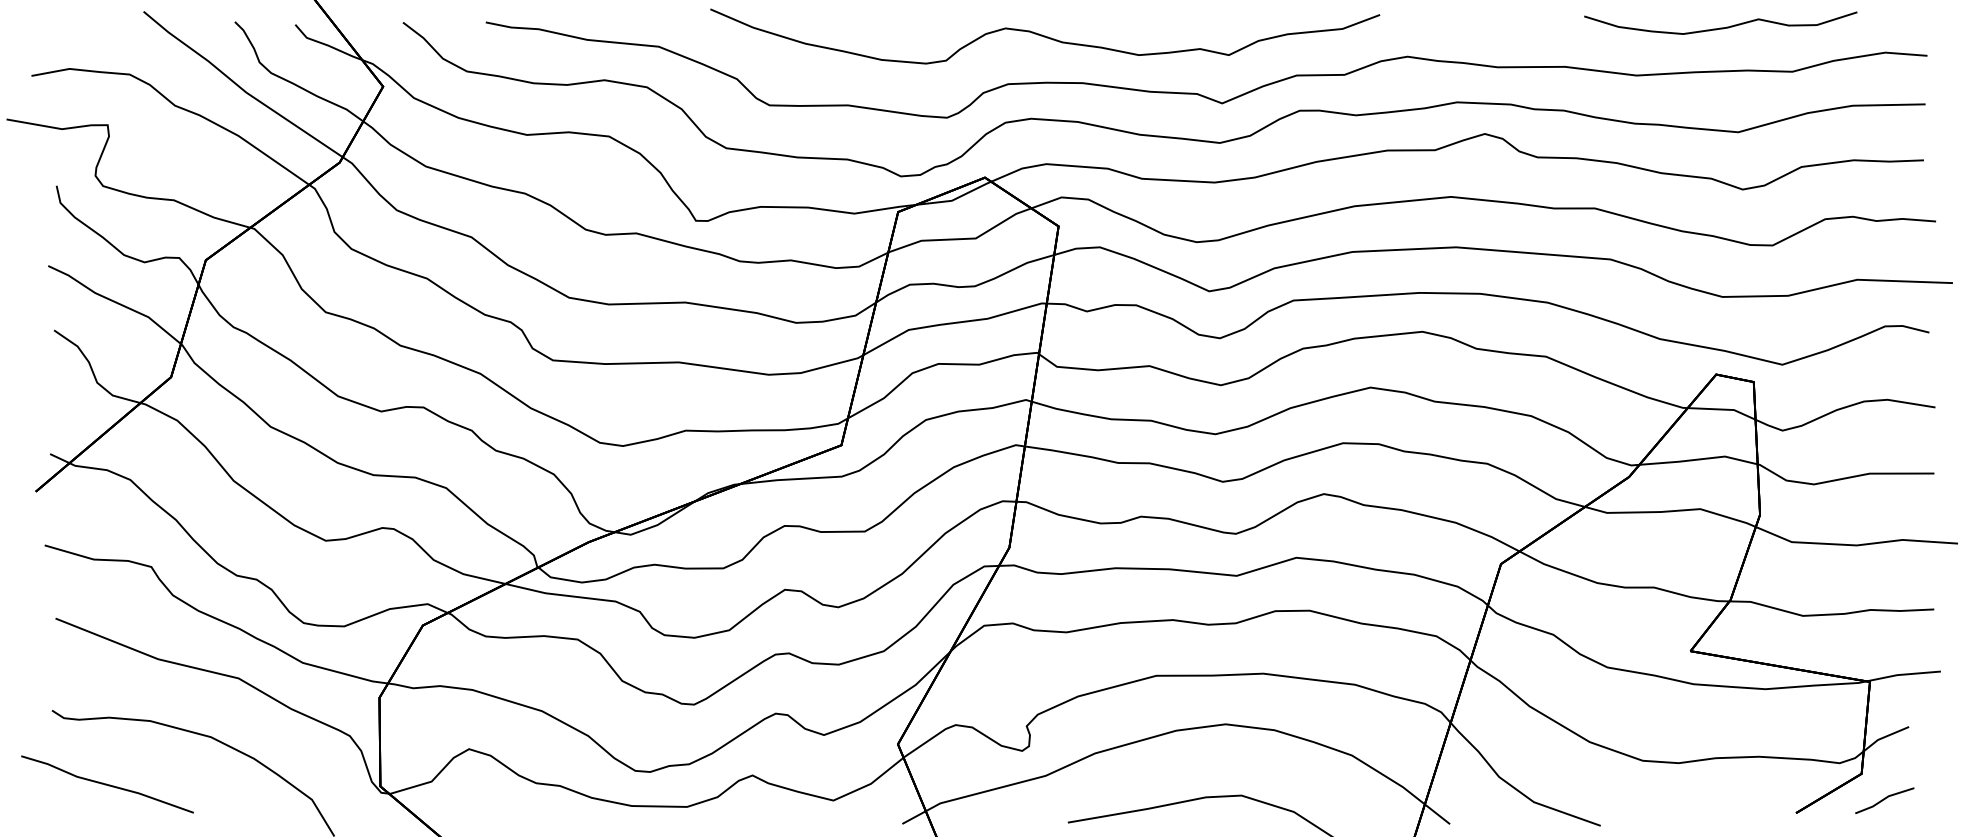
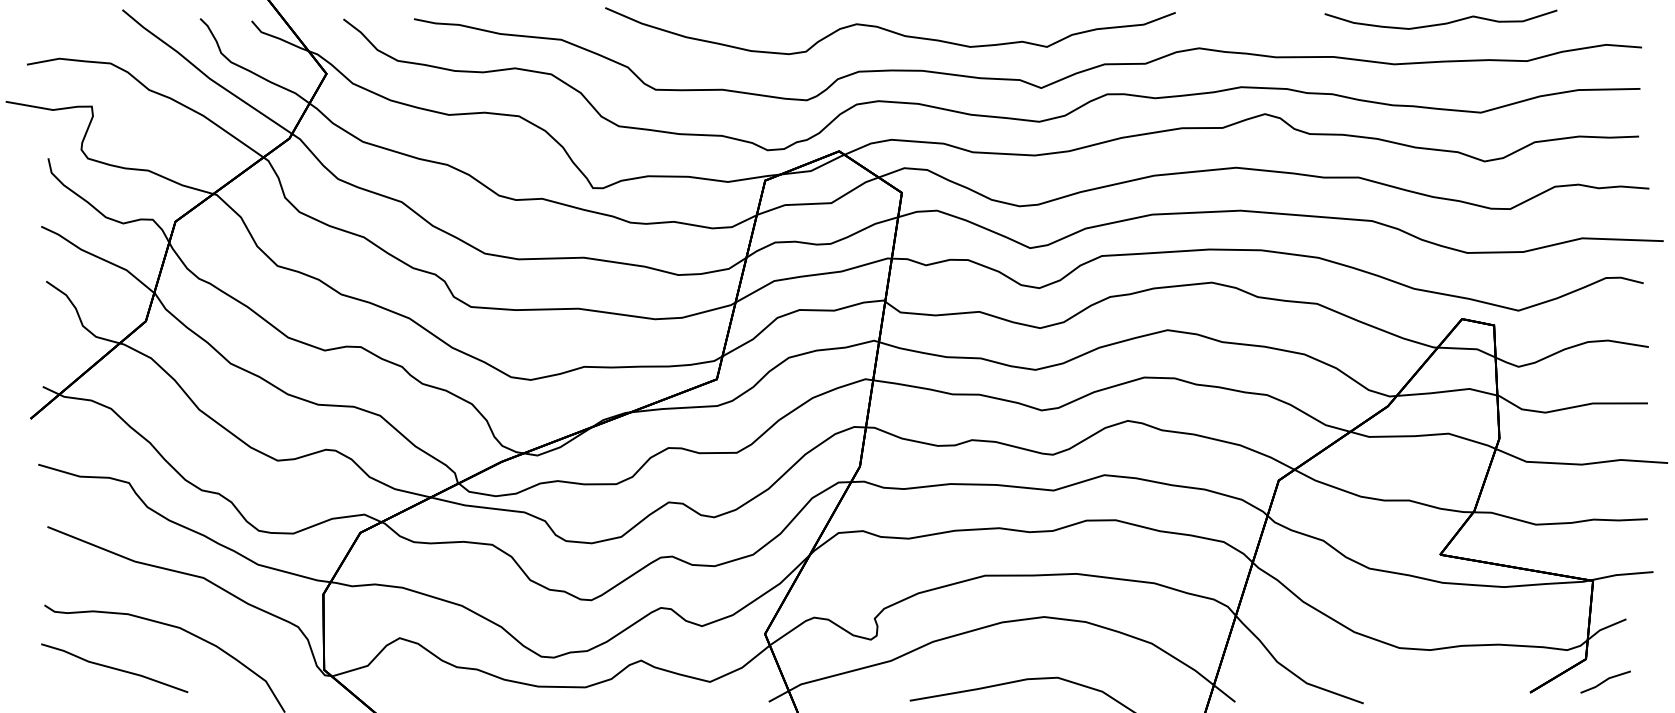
curve: (1720, 27) -> (1440, 23), moved
line: (107, 784) -> (114, 668), moved

